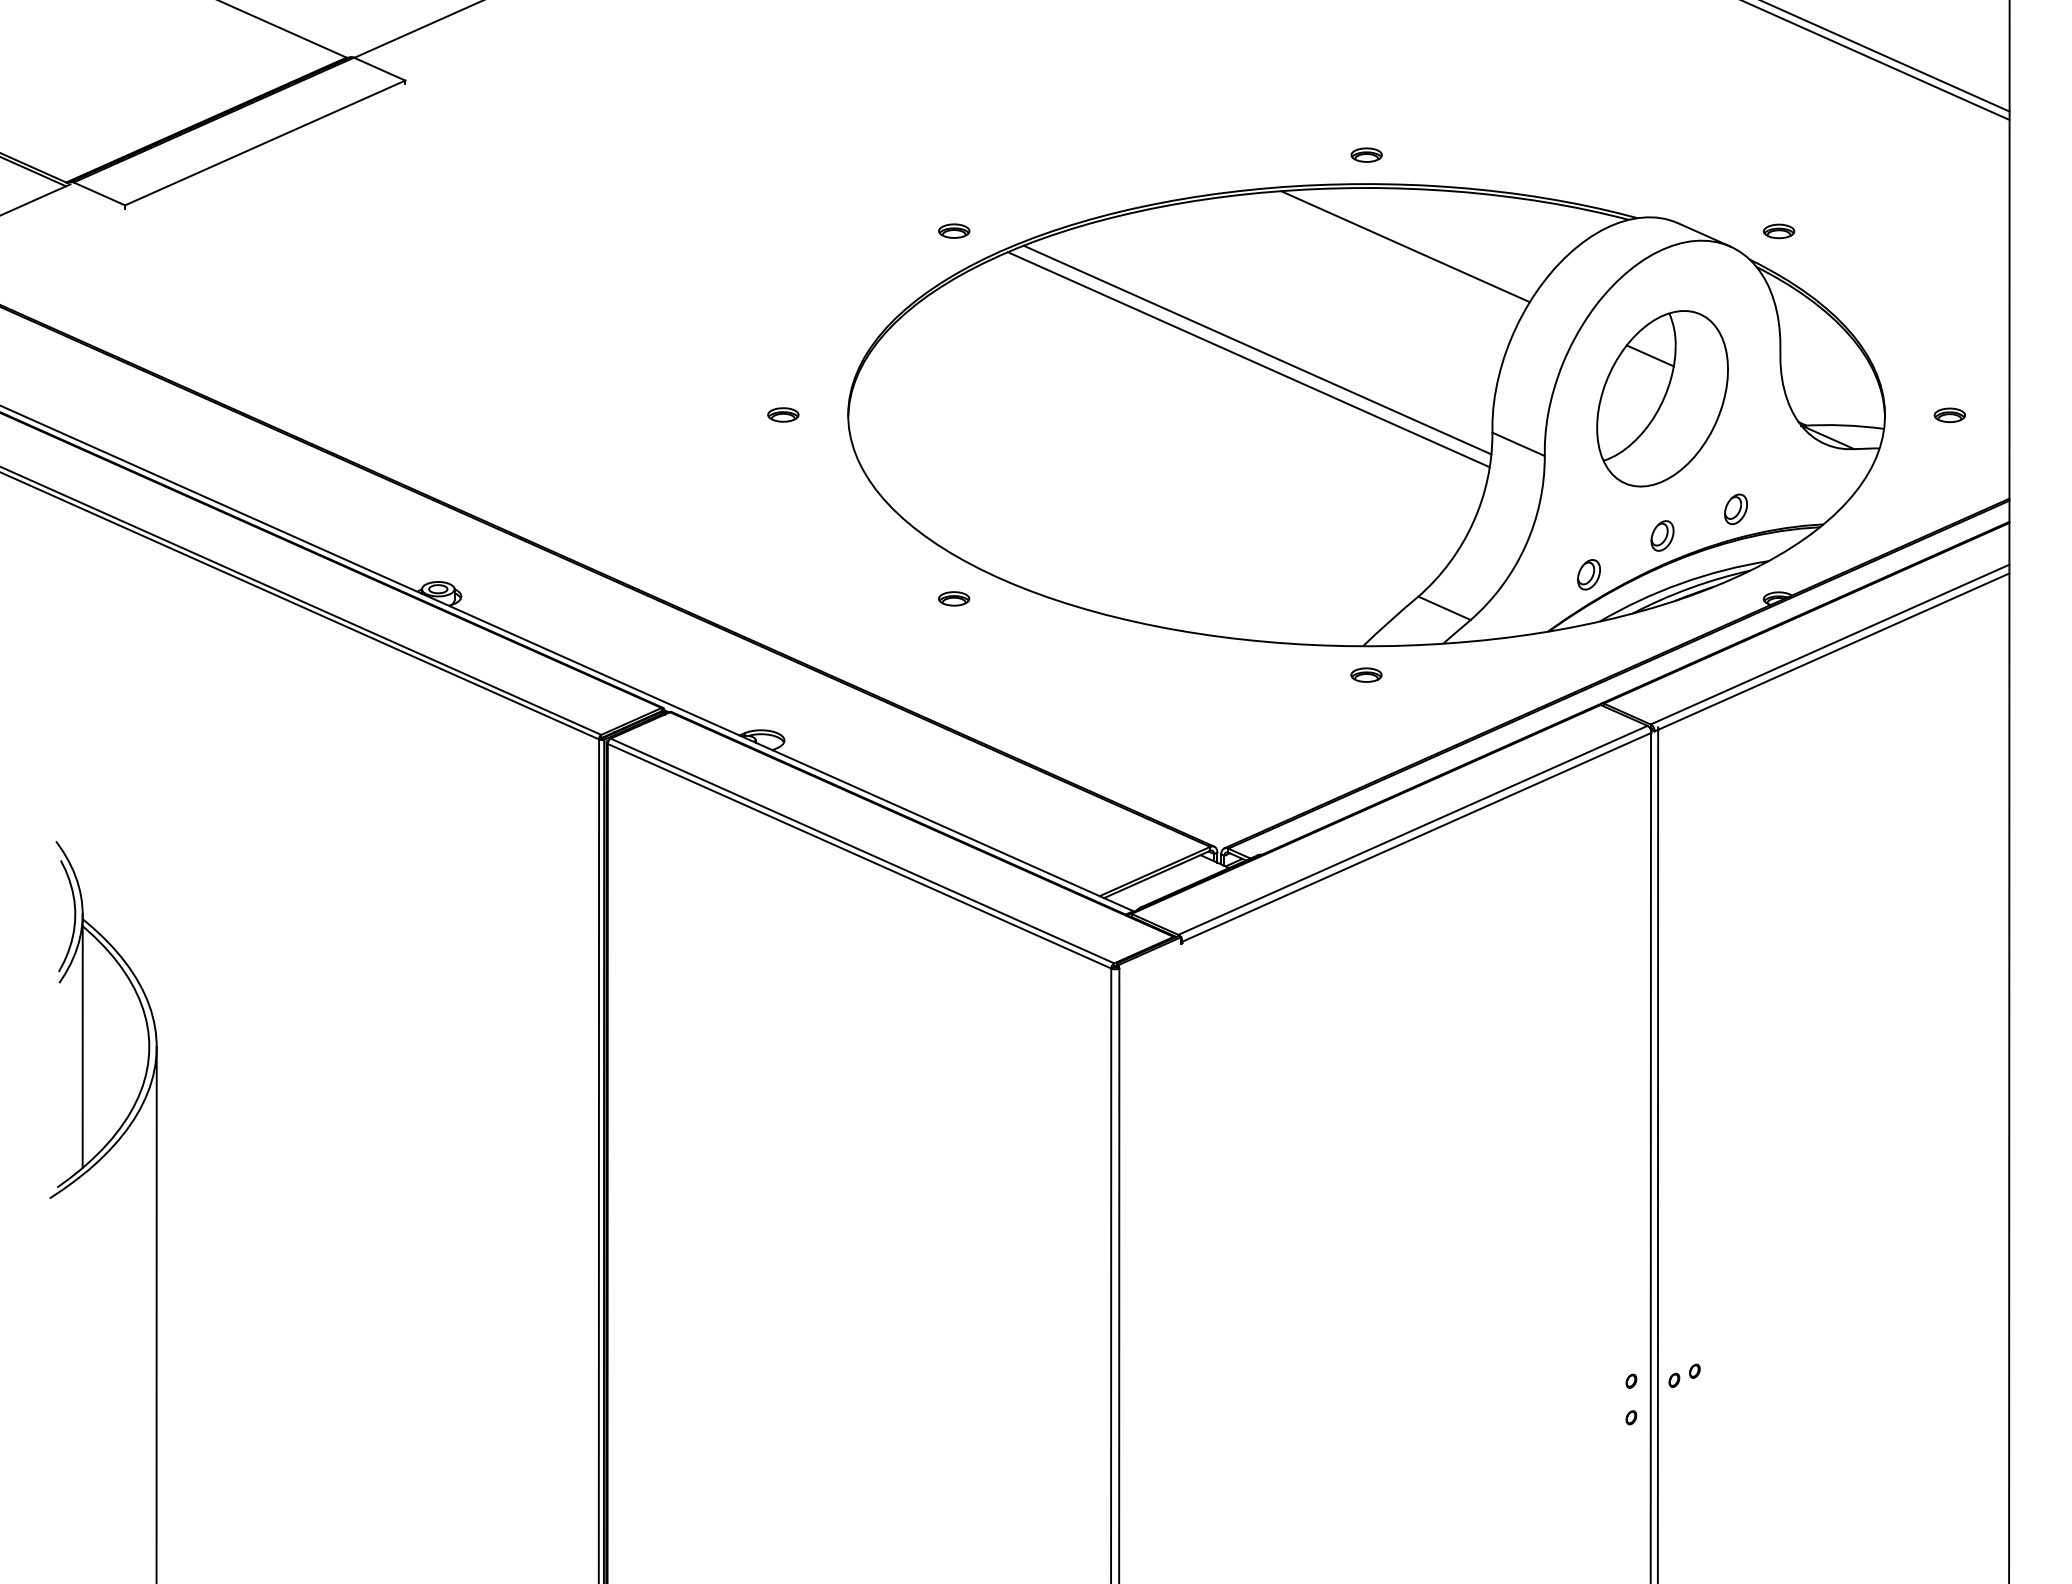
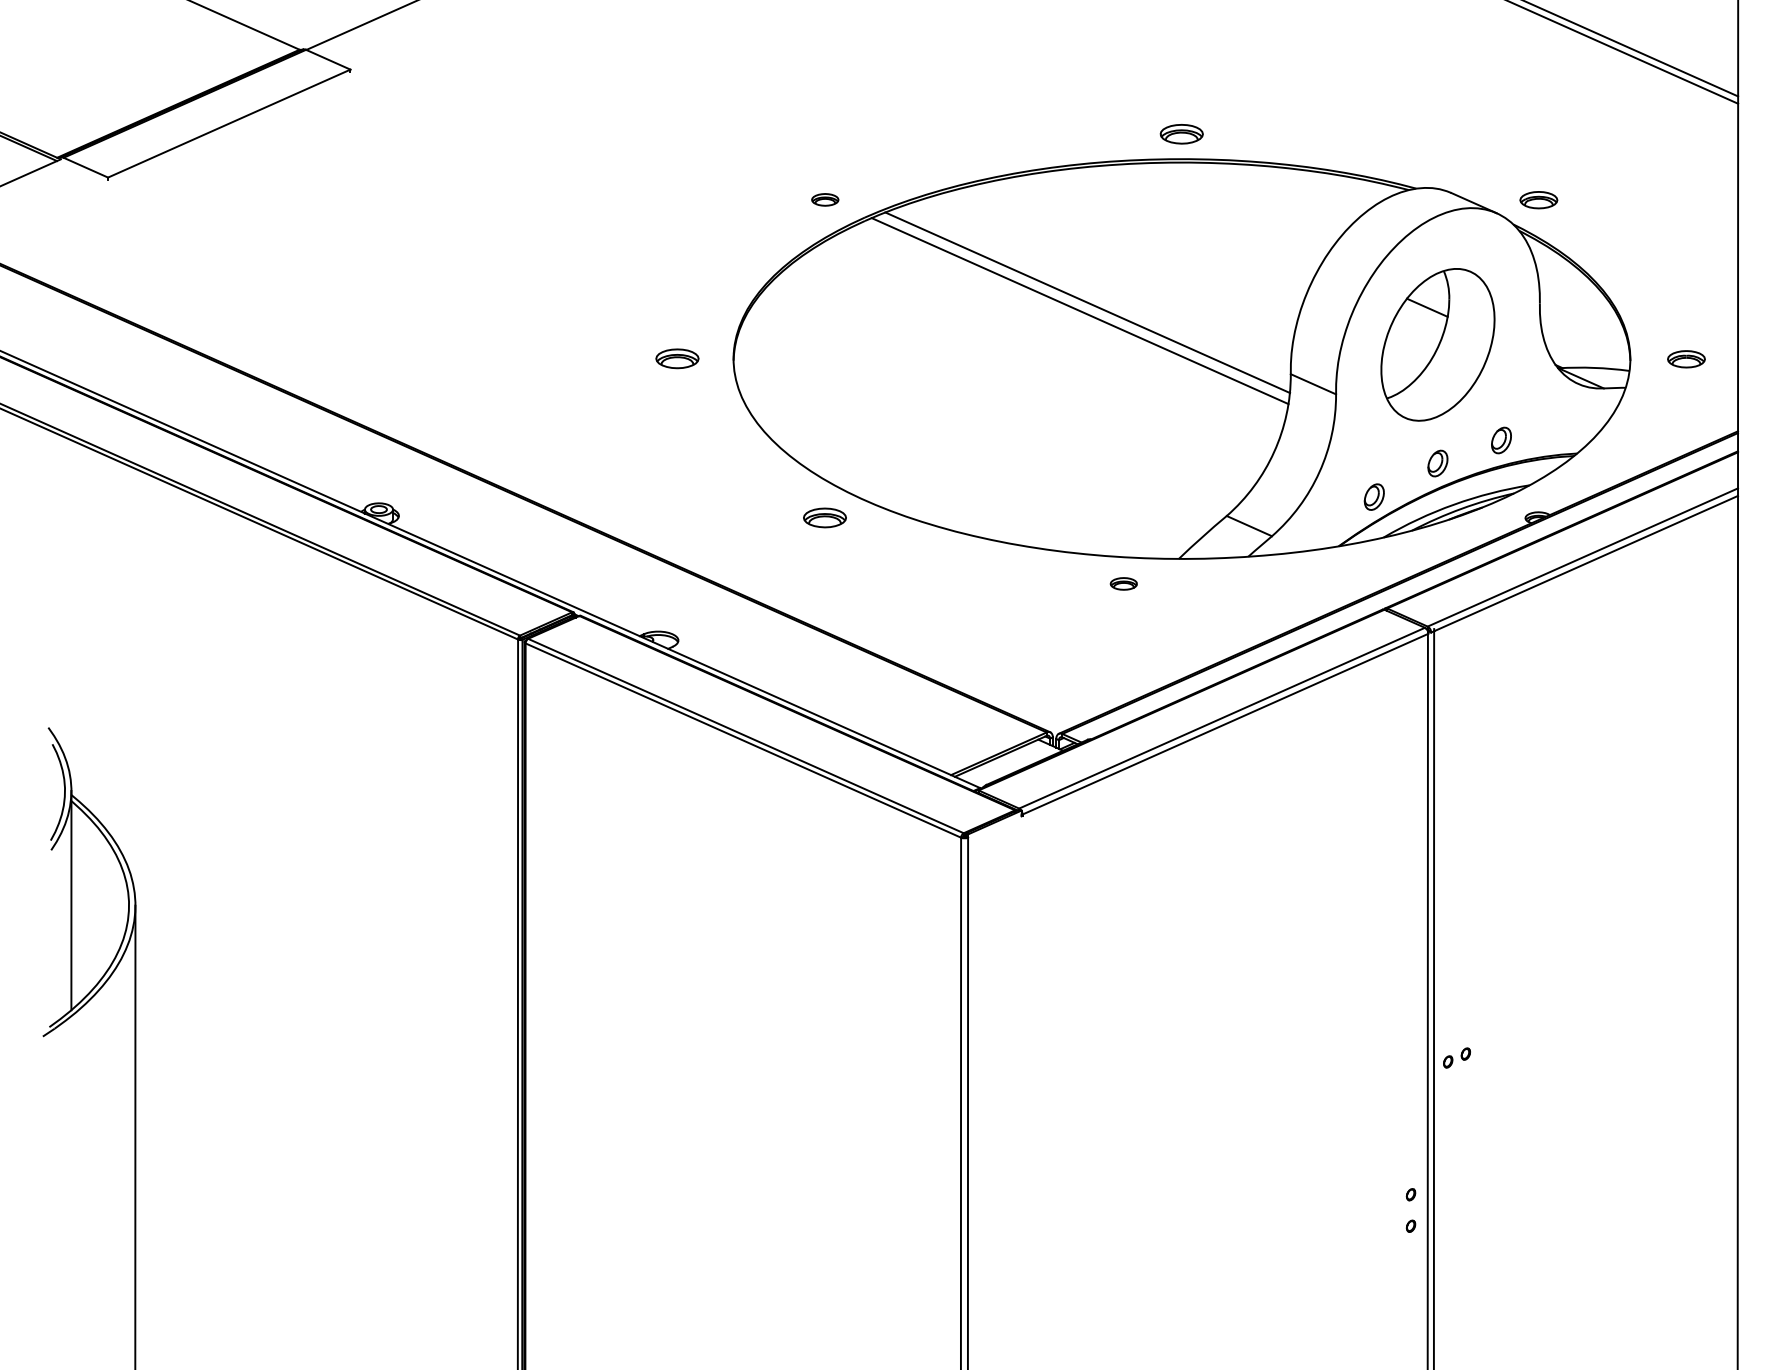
part: (1367, 154) -> (1182, 133), size x1.6
part: (1778, 230) -> (1538, 199), size x1.4
line: (1405, 246) -> (1215, 213), removed
part: (783, 414) -> (677, 358), size x1.6
part: (1949, 414) -> (1686, 358), size x1.4
part: (954, 598) -> (825, 517), size x1.6
part: (1366, 674) -> (1123, 583), moved
part: (1683, 1375) -> (1456, 1057), moved

